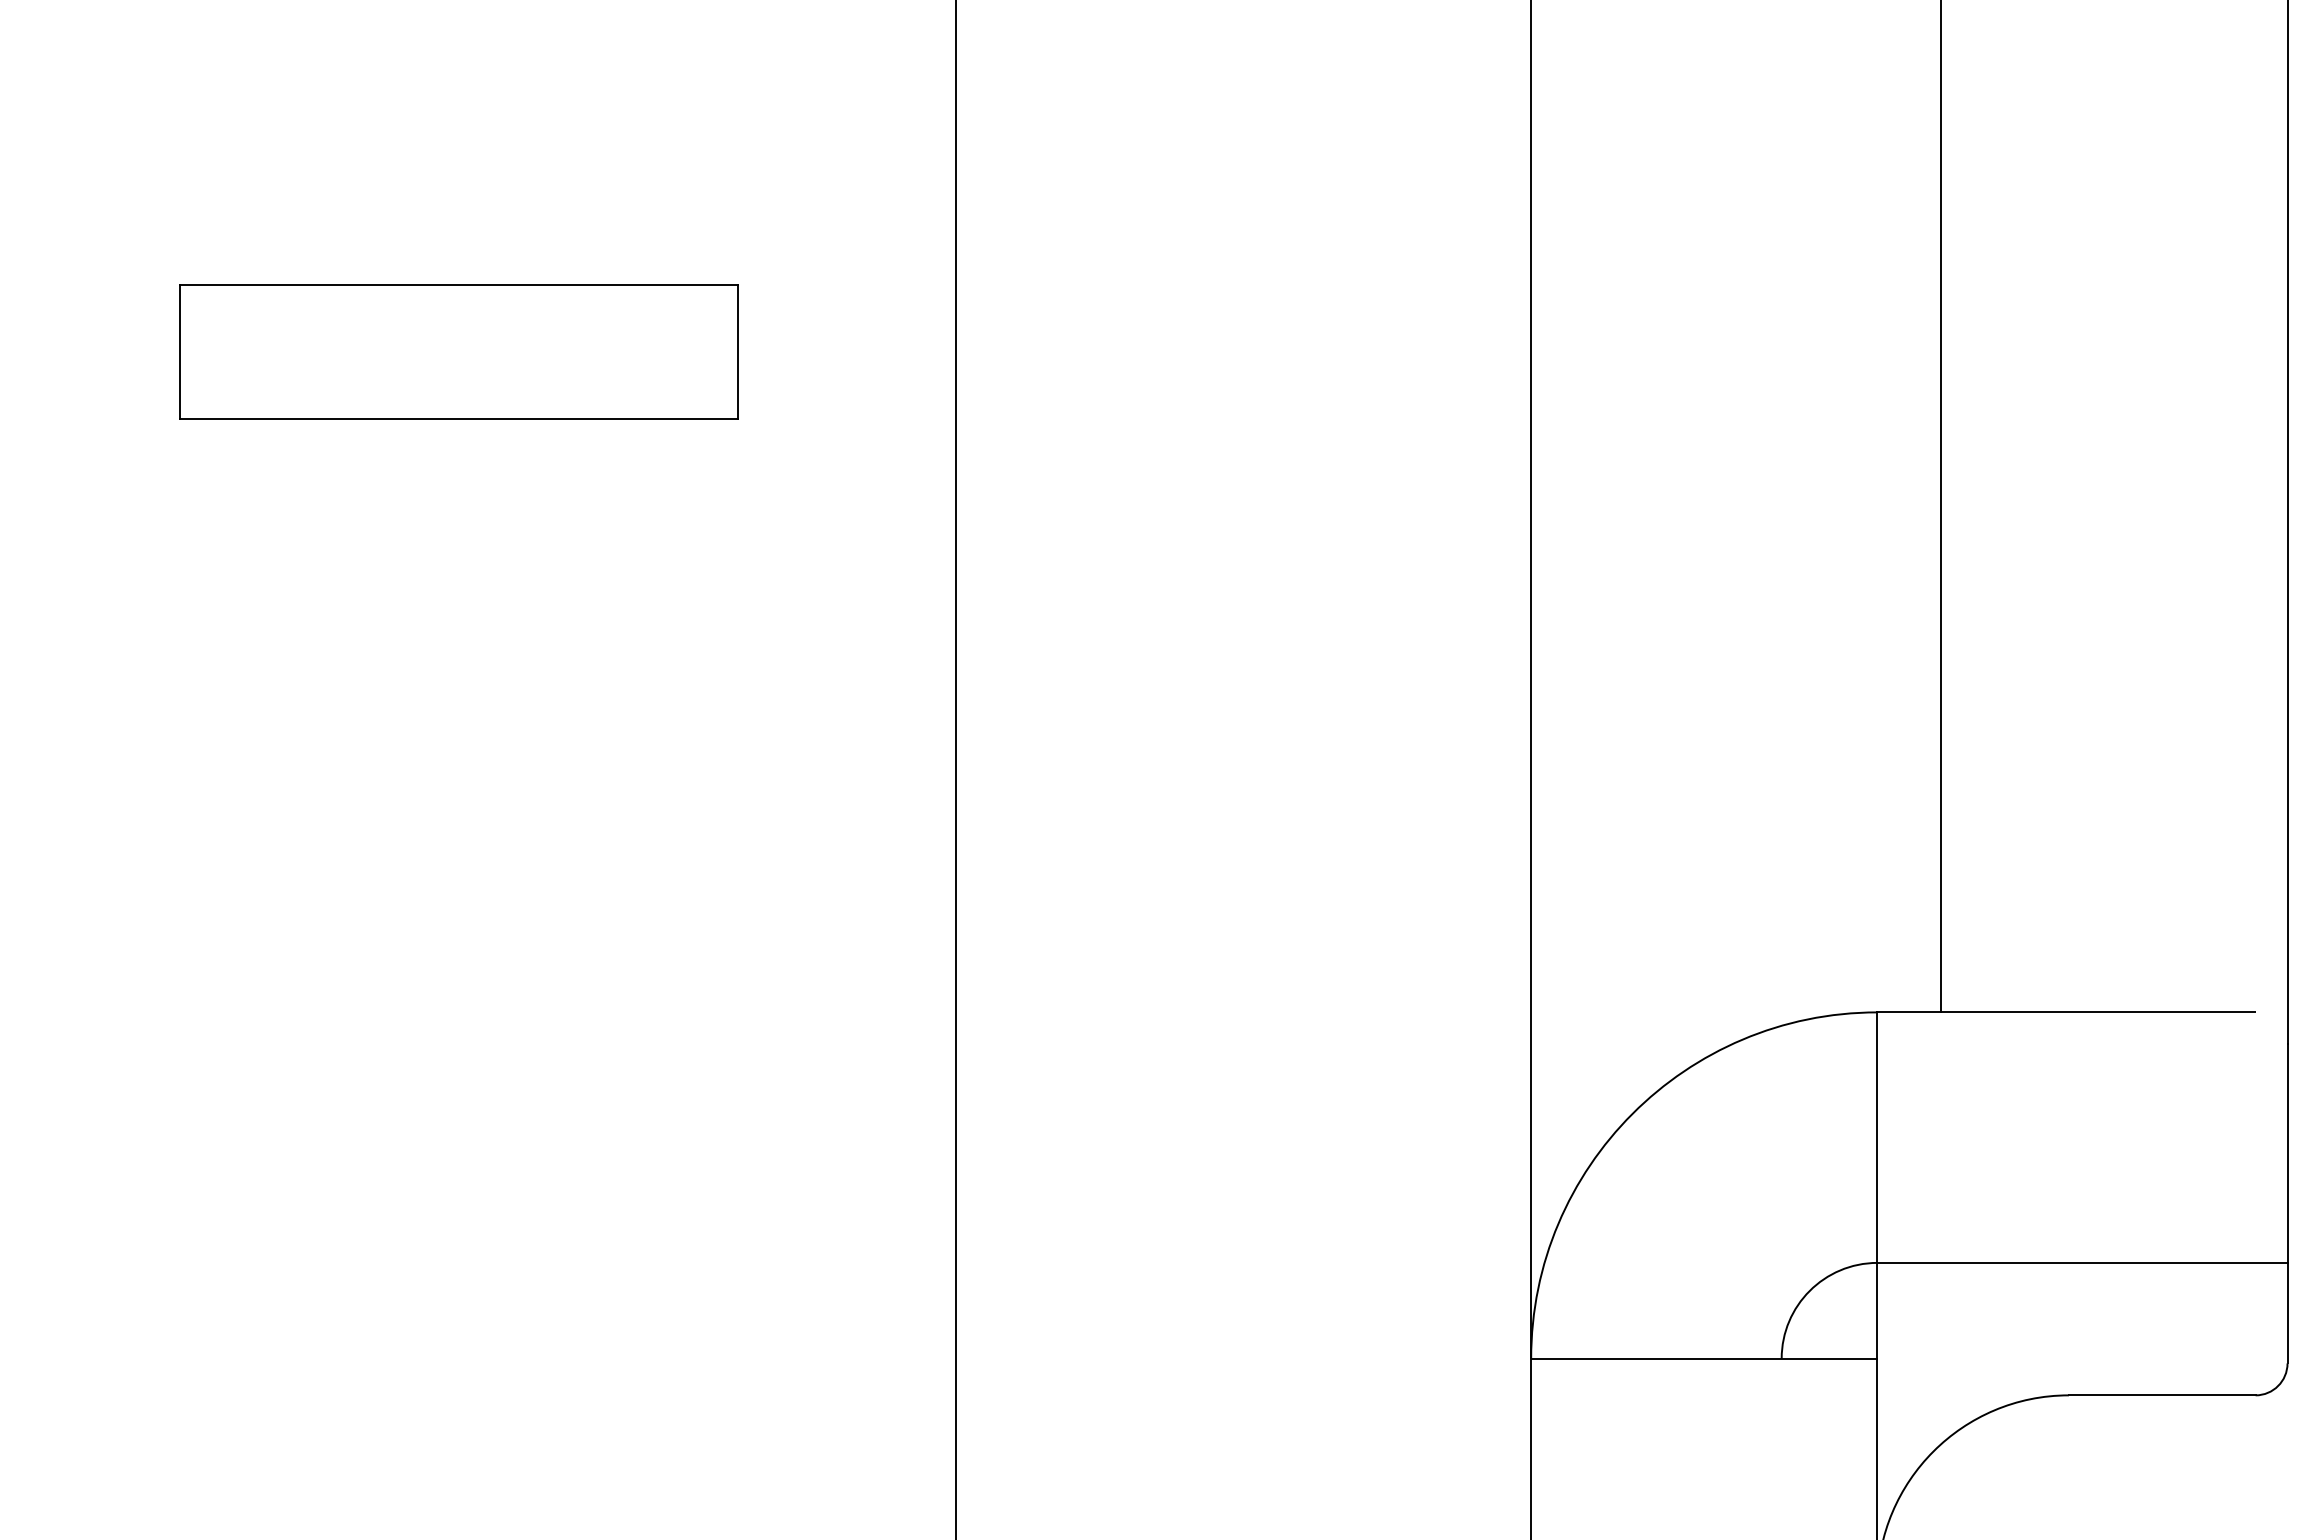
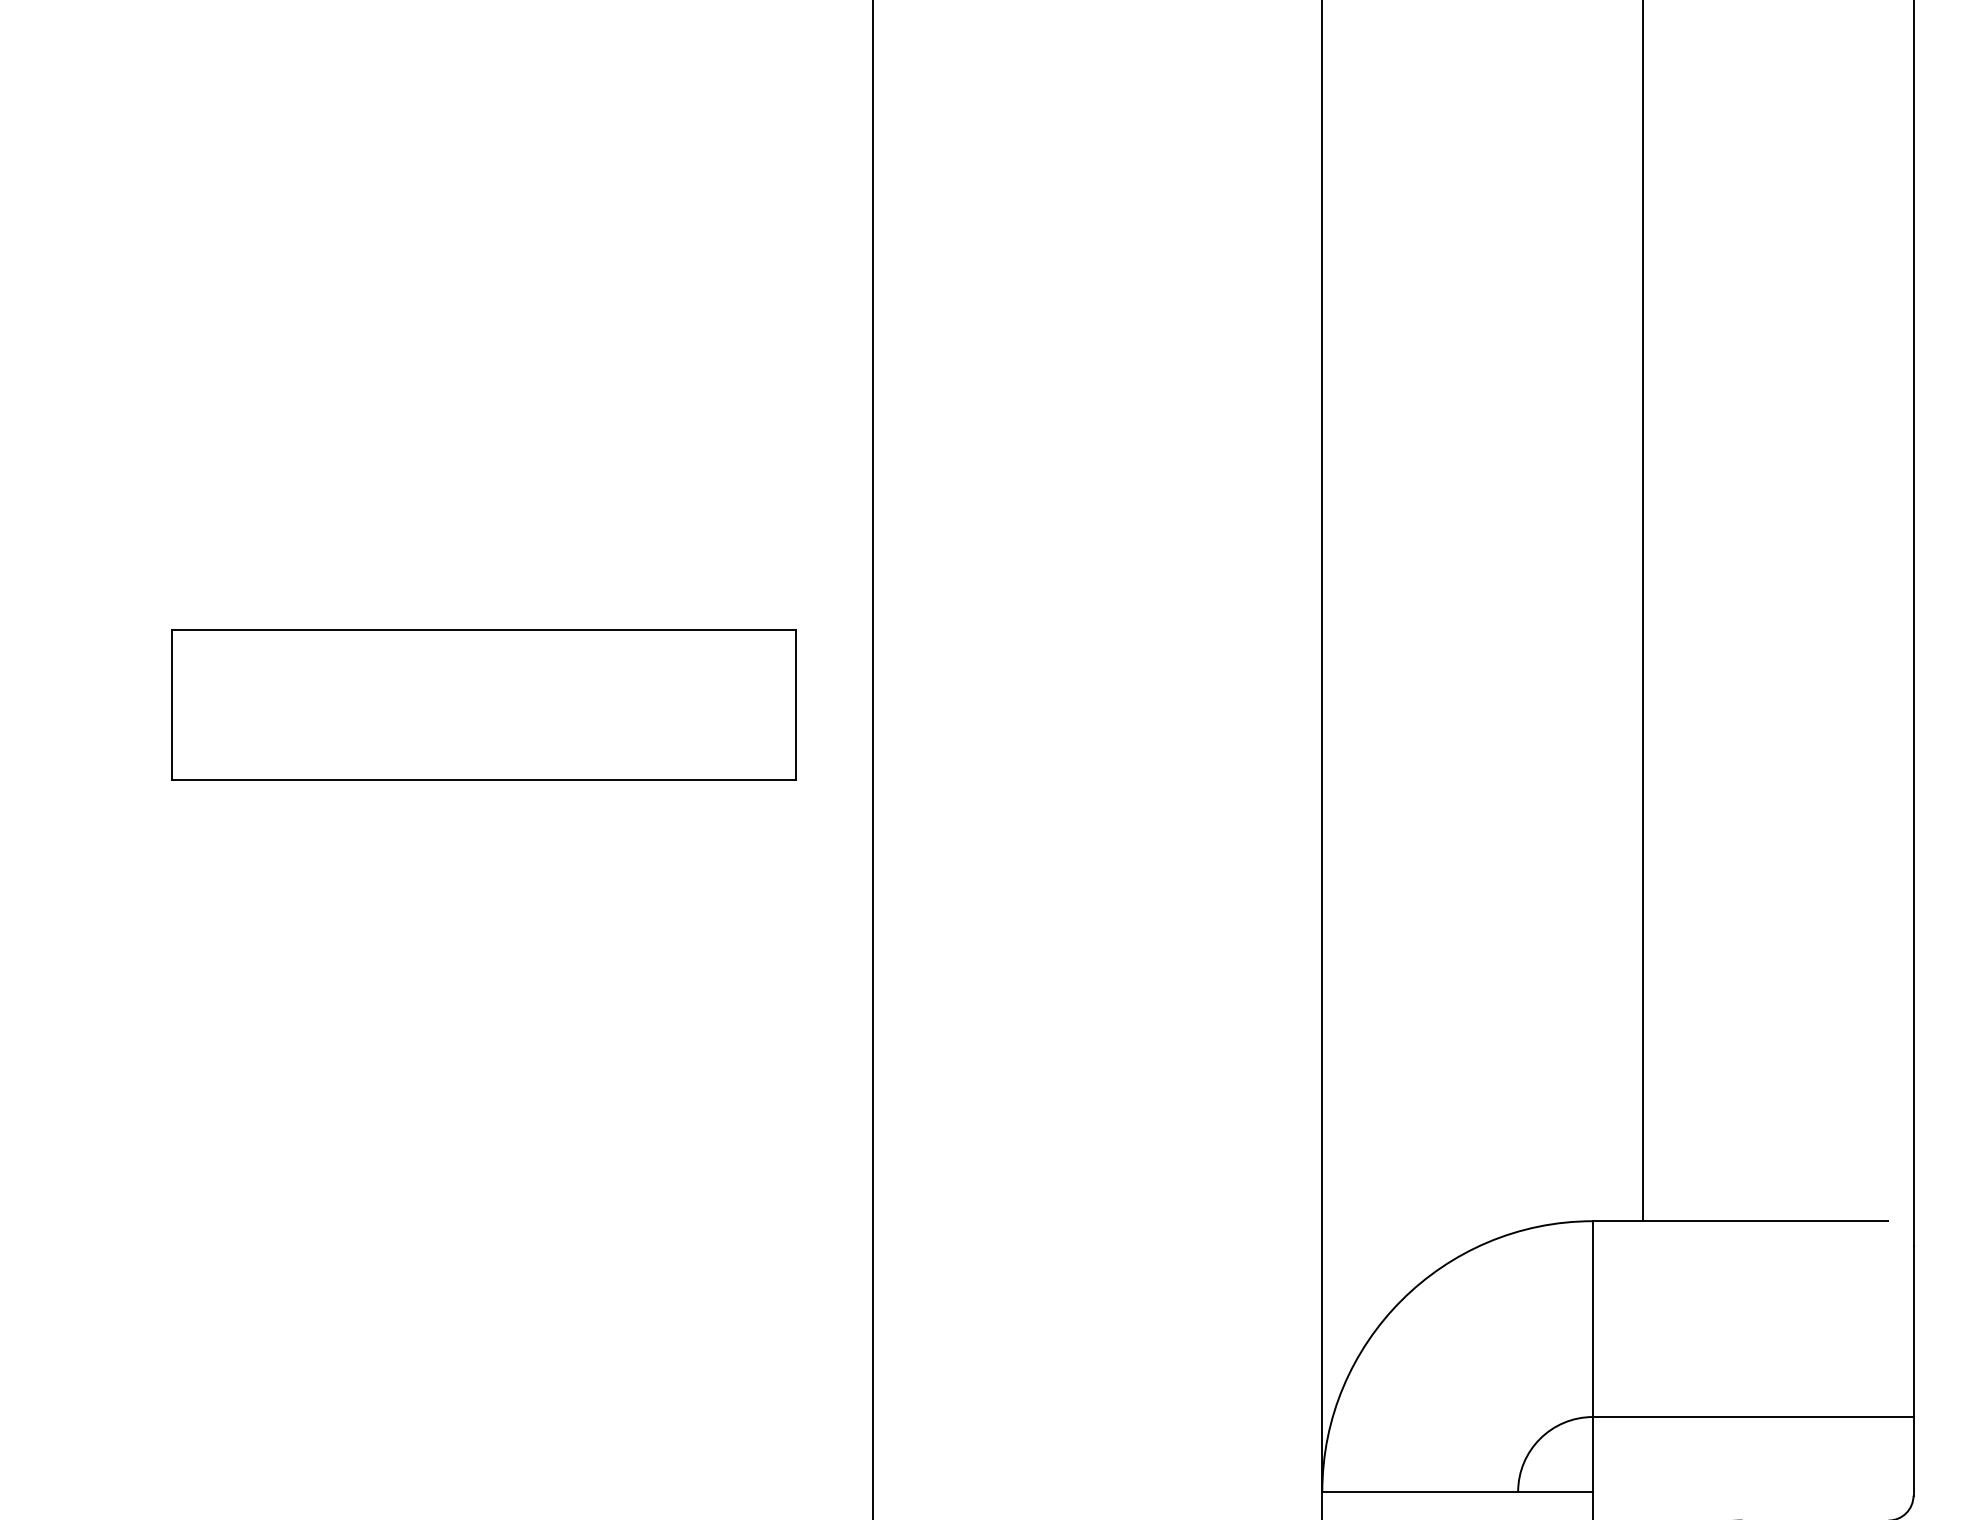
part: (458, 351) -> (483, 704), size x1.43

